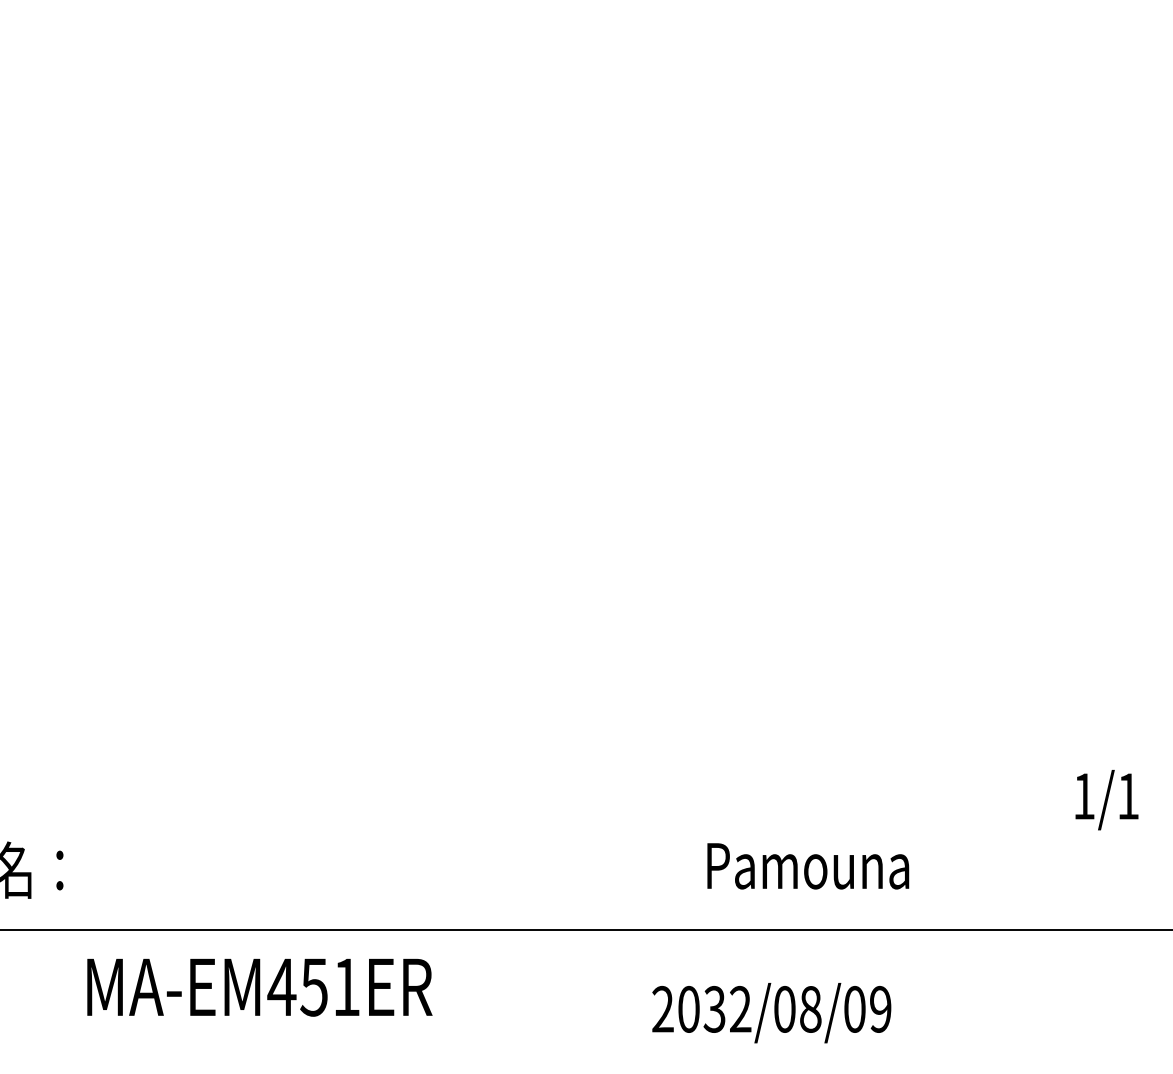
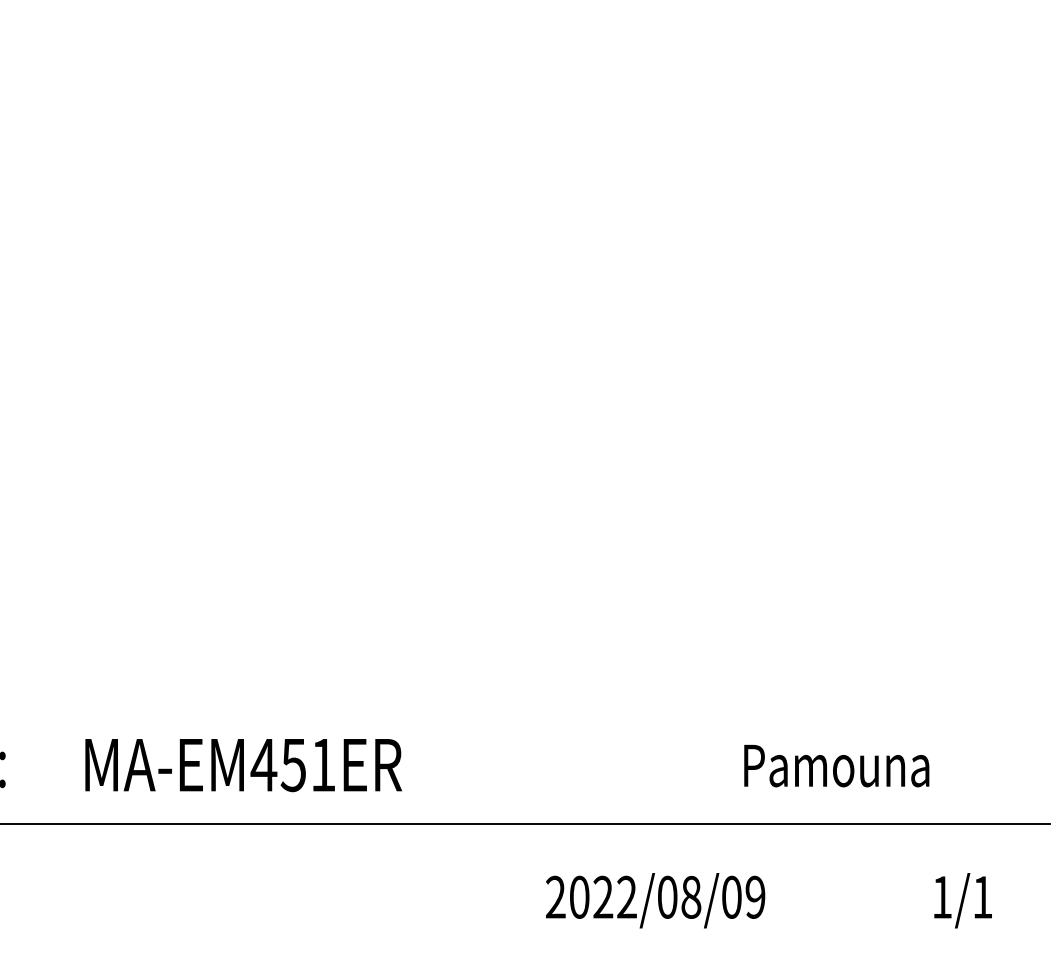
text: (1106, 800) -> (962, 901), moved
text: (808, 866) -> (836, 766), moved
text: (259, 987) -> (243, 765), moved
text: (714, 1009) -> (603, 897), 2032/08/09 -> 2022/08/09

